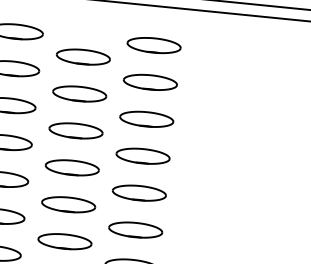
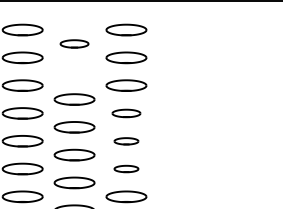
part: (83, 56) -> (74, 43), size x0.7
part: (79, 93) -> (74, 71), removed
part: (143, 156) -> (126, 113), size x0.7
part: (139, 193) -> (126, 141), size x0.6
part: (135, 229) -> (126, 168), size x0.6

